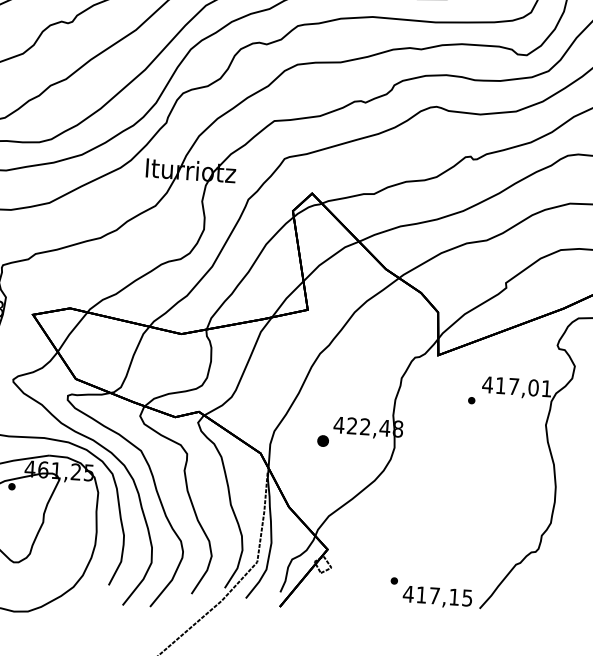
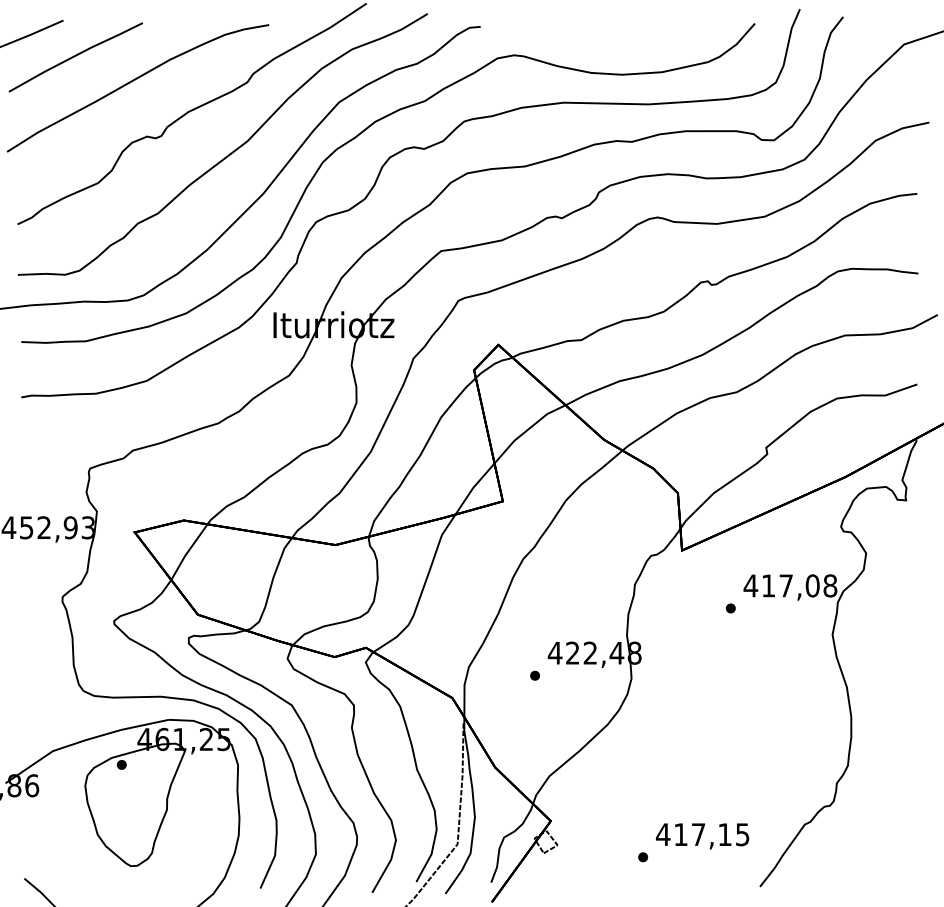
text: (546, 388) -> (830, 585), 417,01 -> 417,08
part: (322, 440) -> (534, 675), size x0.62
text: (437, 597) -> (702, 836), moved

